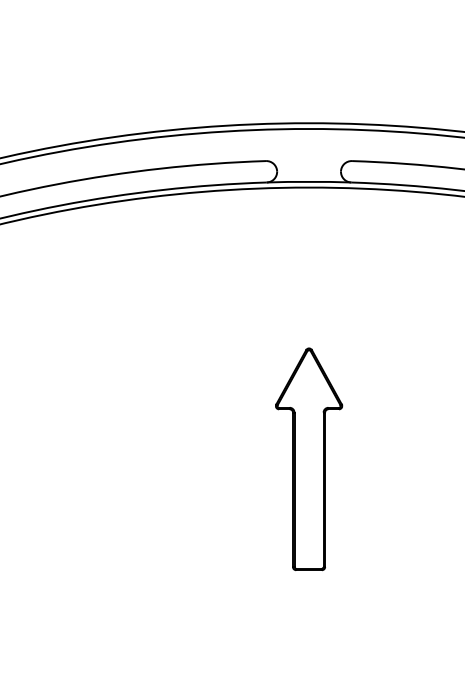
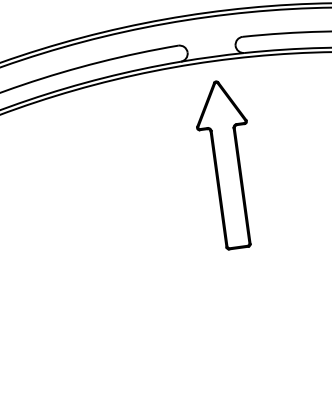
part: (309, 459) -> (227, 164), moved

